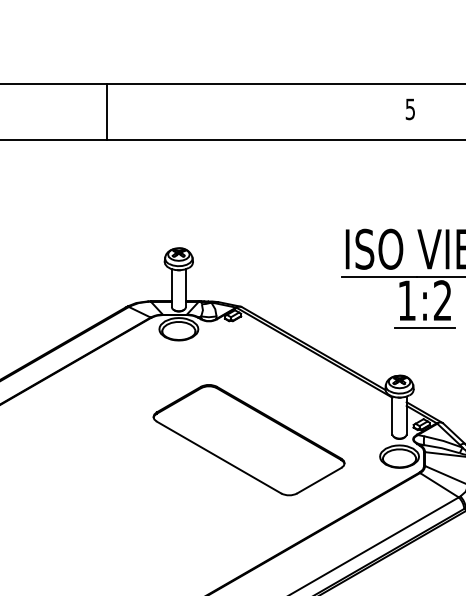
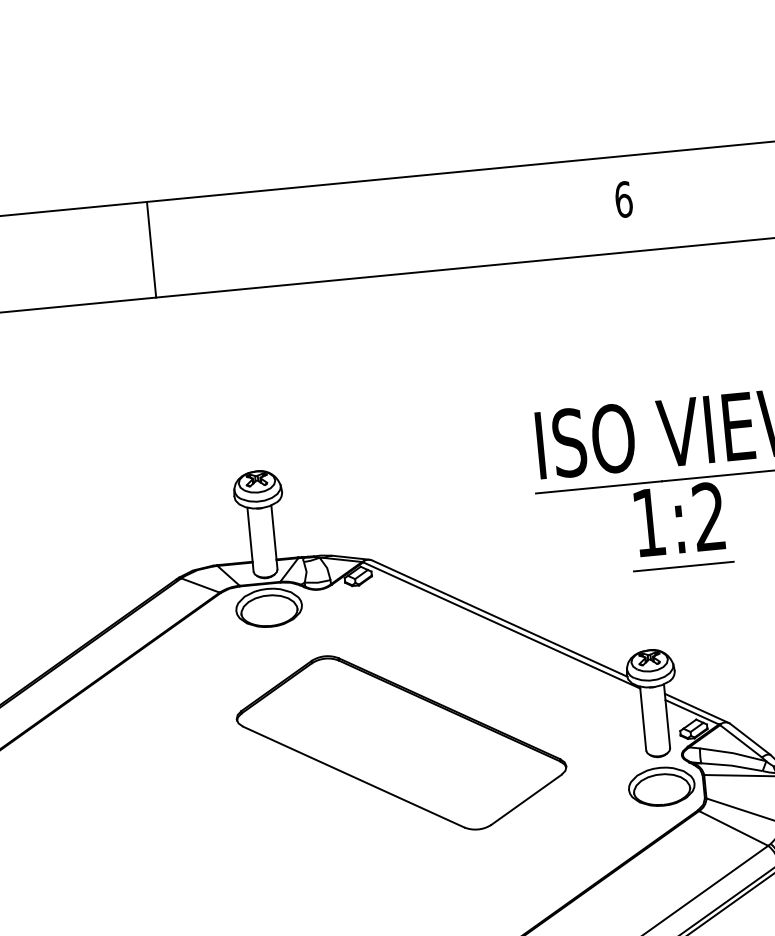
text: (410, 109) -> (623, 199), 5 -> 6
line: (107, 111) -> (152, 248), moved
part: (248, 440) -> (400, 743), moved

